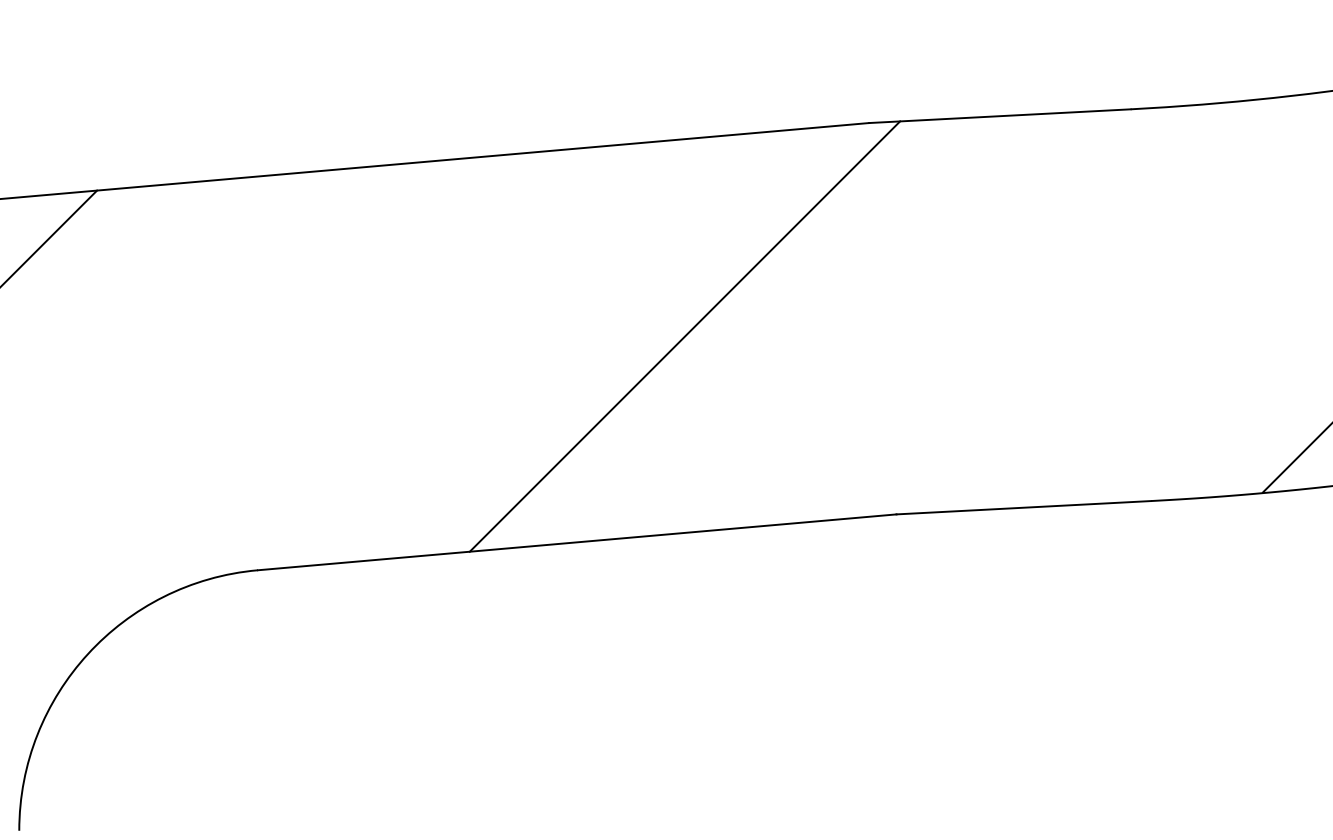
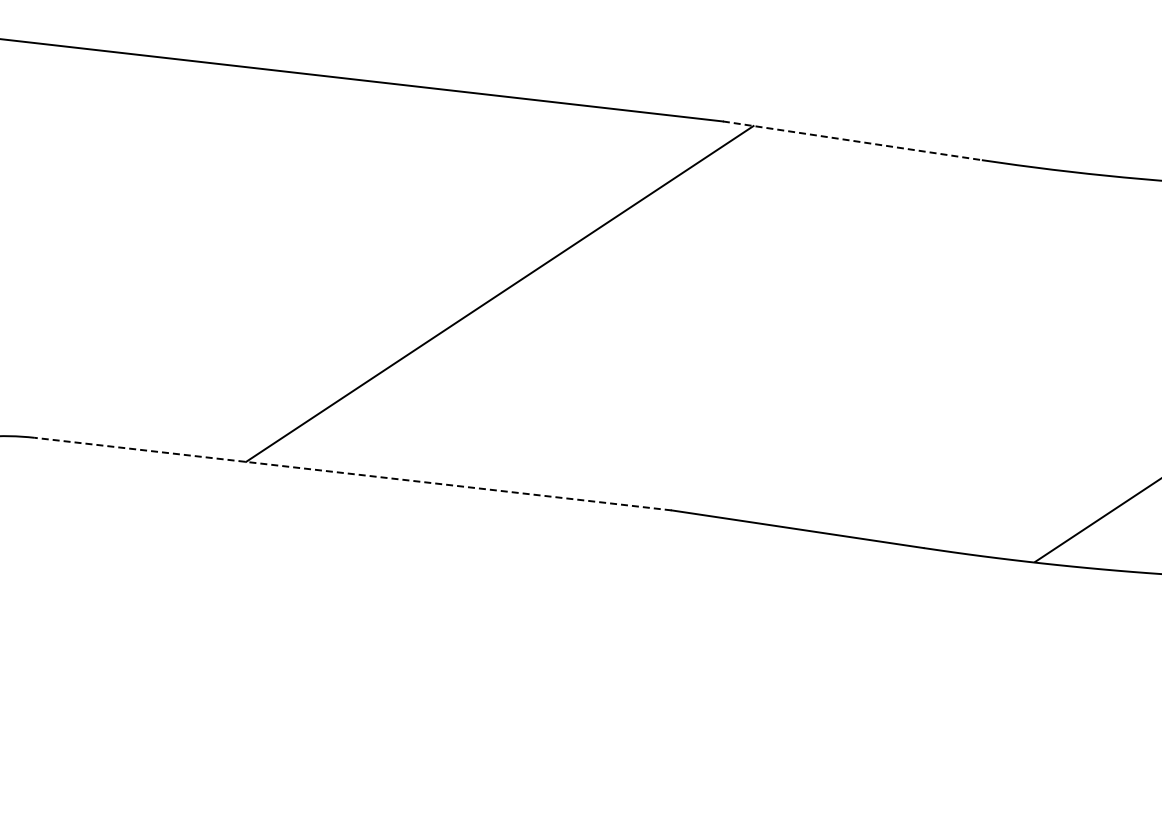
line: (999, 116) -> (851, 141), solid -> dashed
line: (576, 542) -> (352, 474), solid -> dashed

